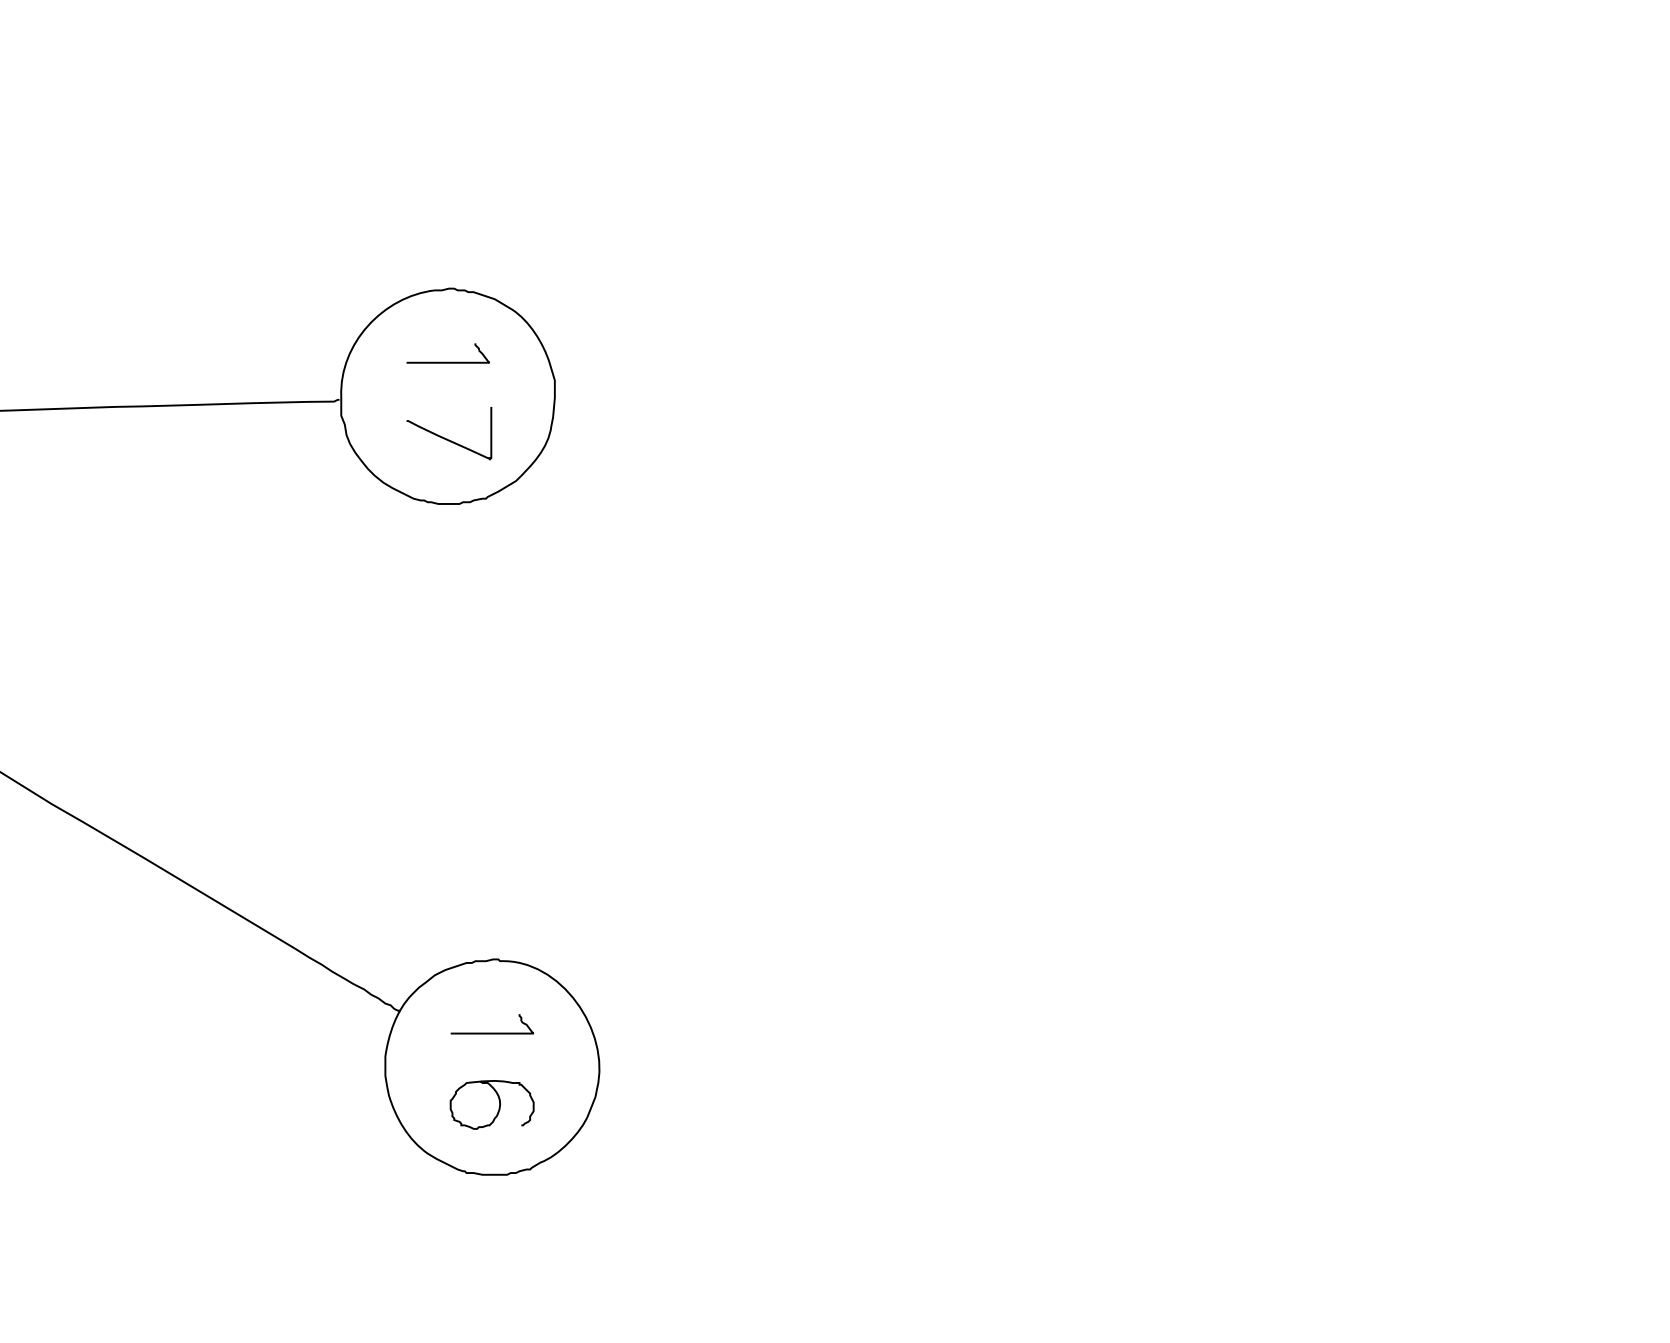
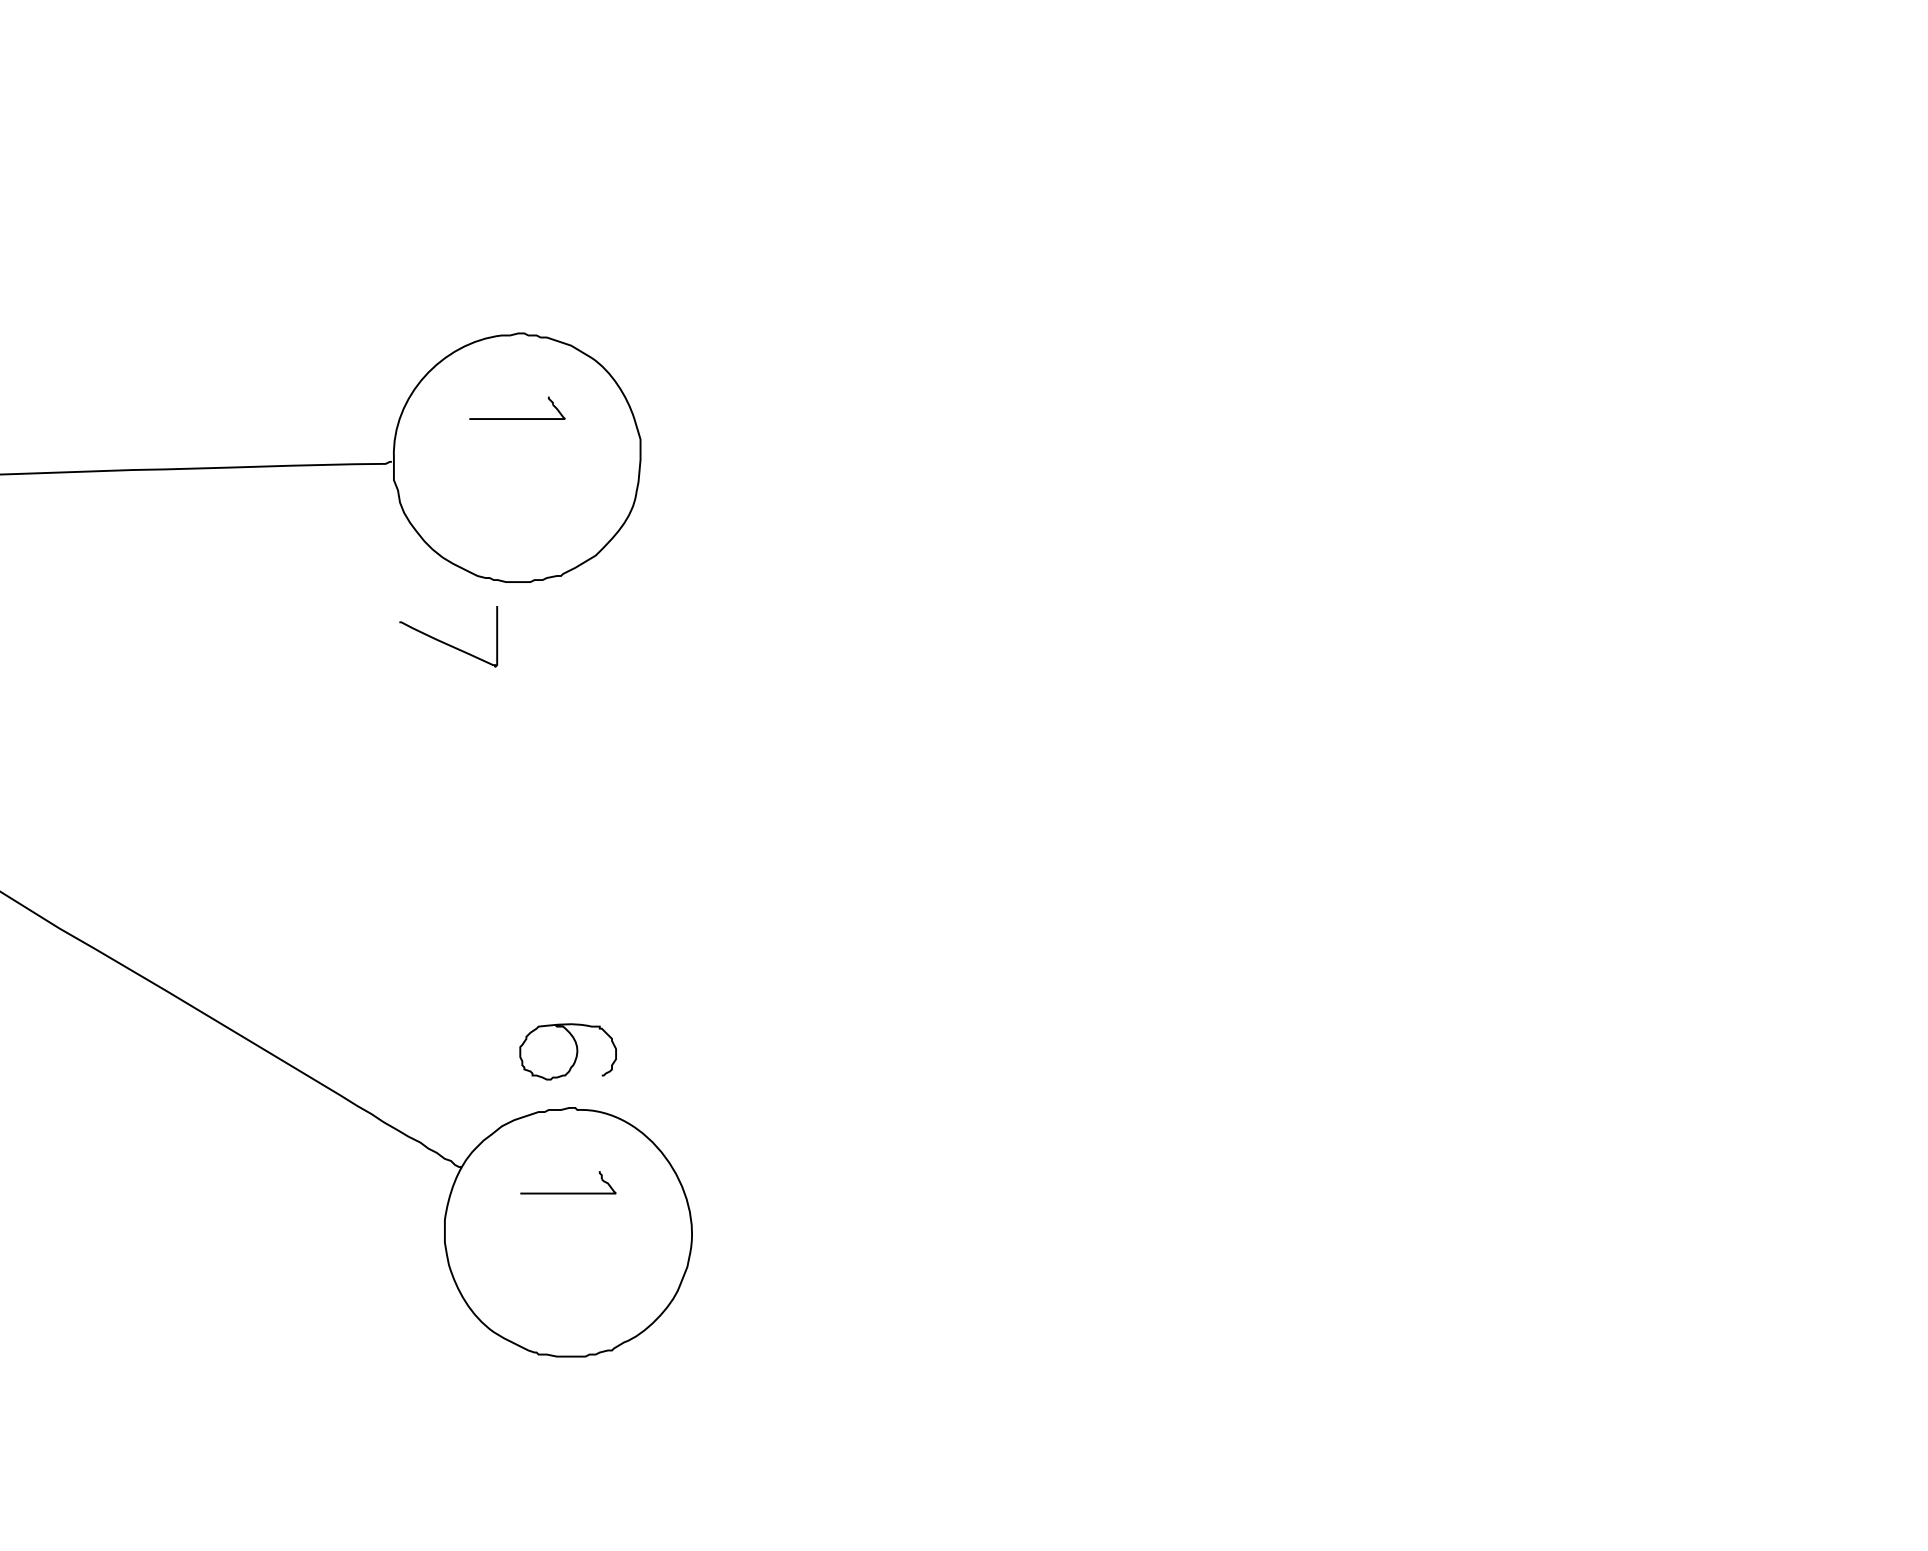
curve: (446, 438) -> (445, 642), moved
curve: (499, 1104) -> (576, 1051), moved

